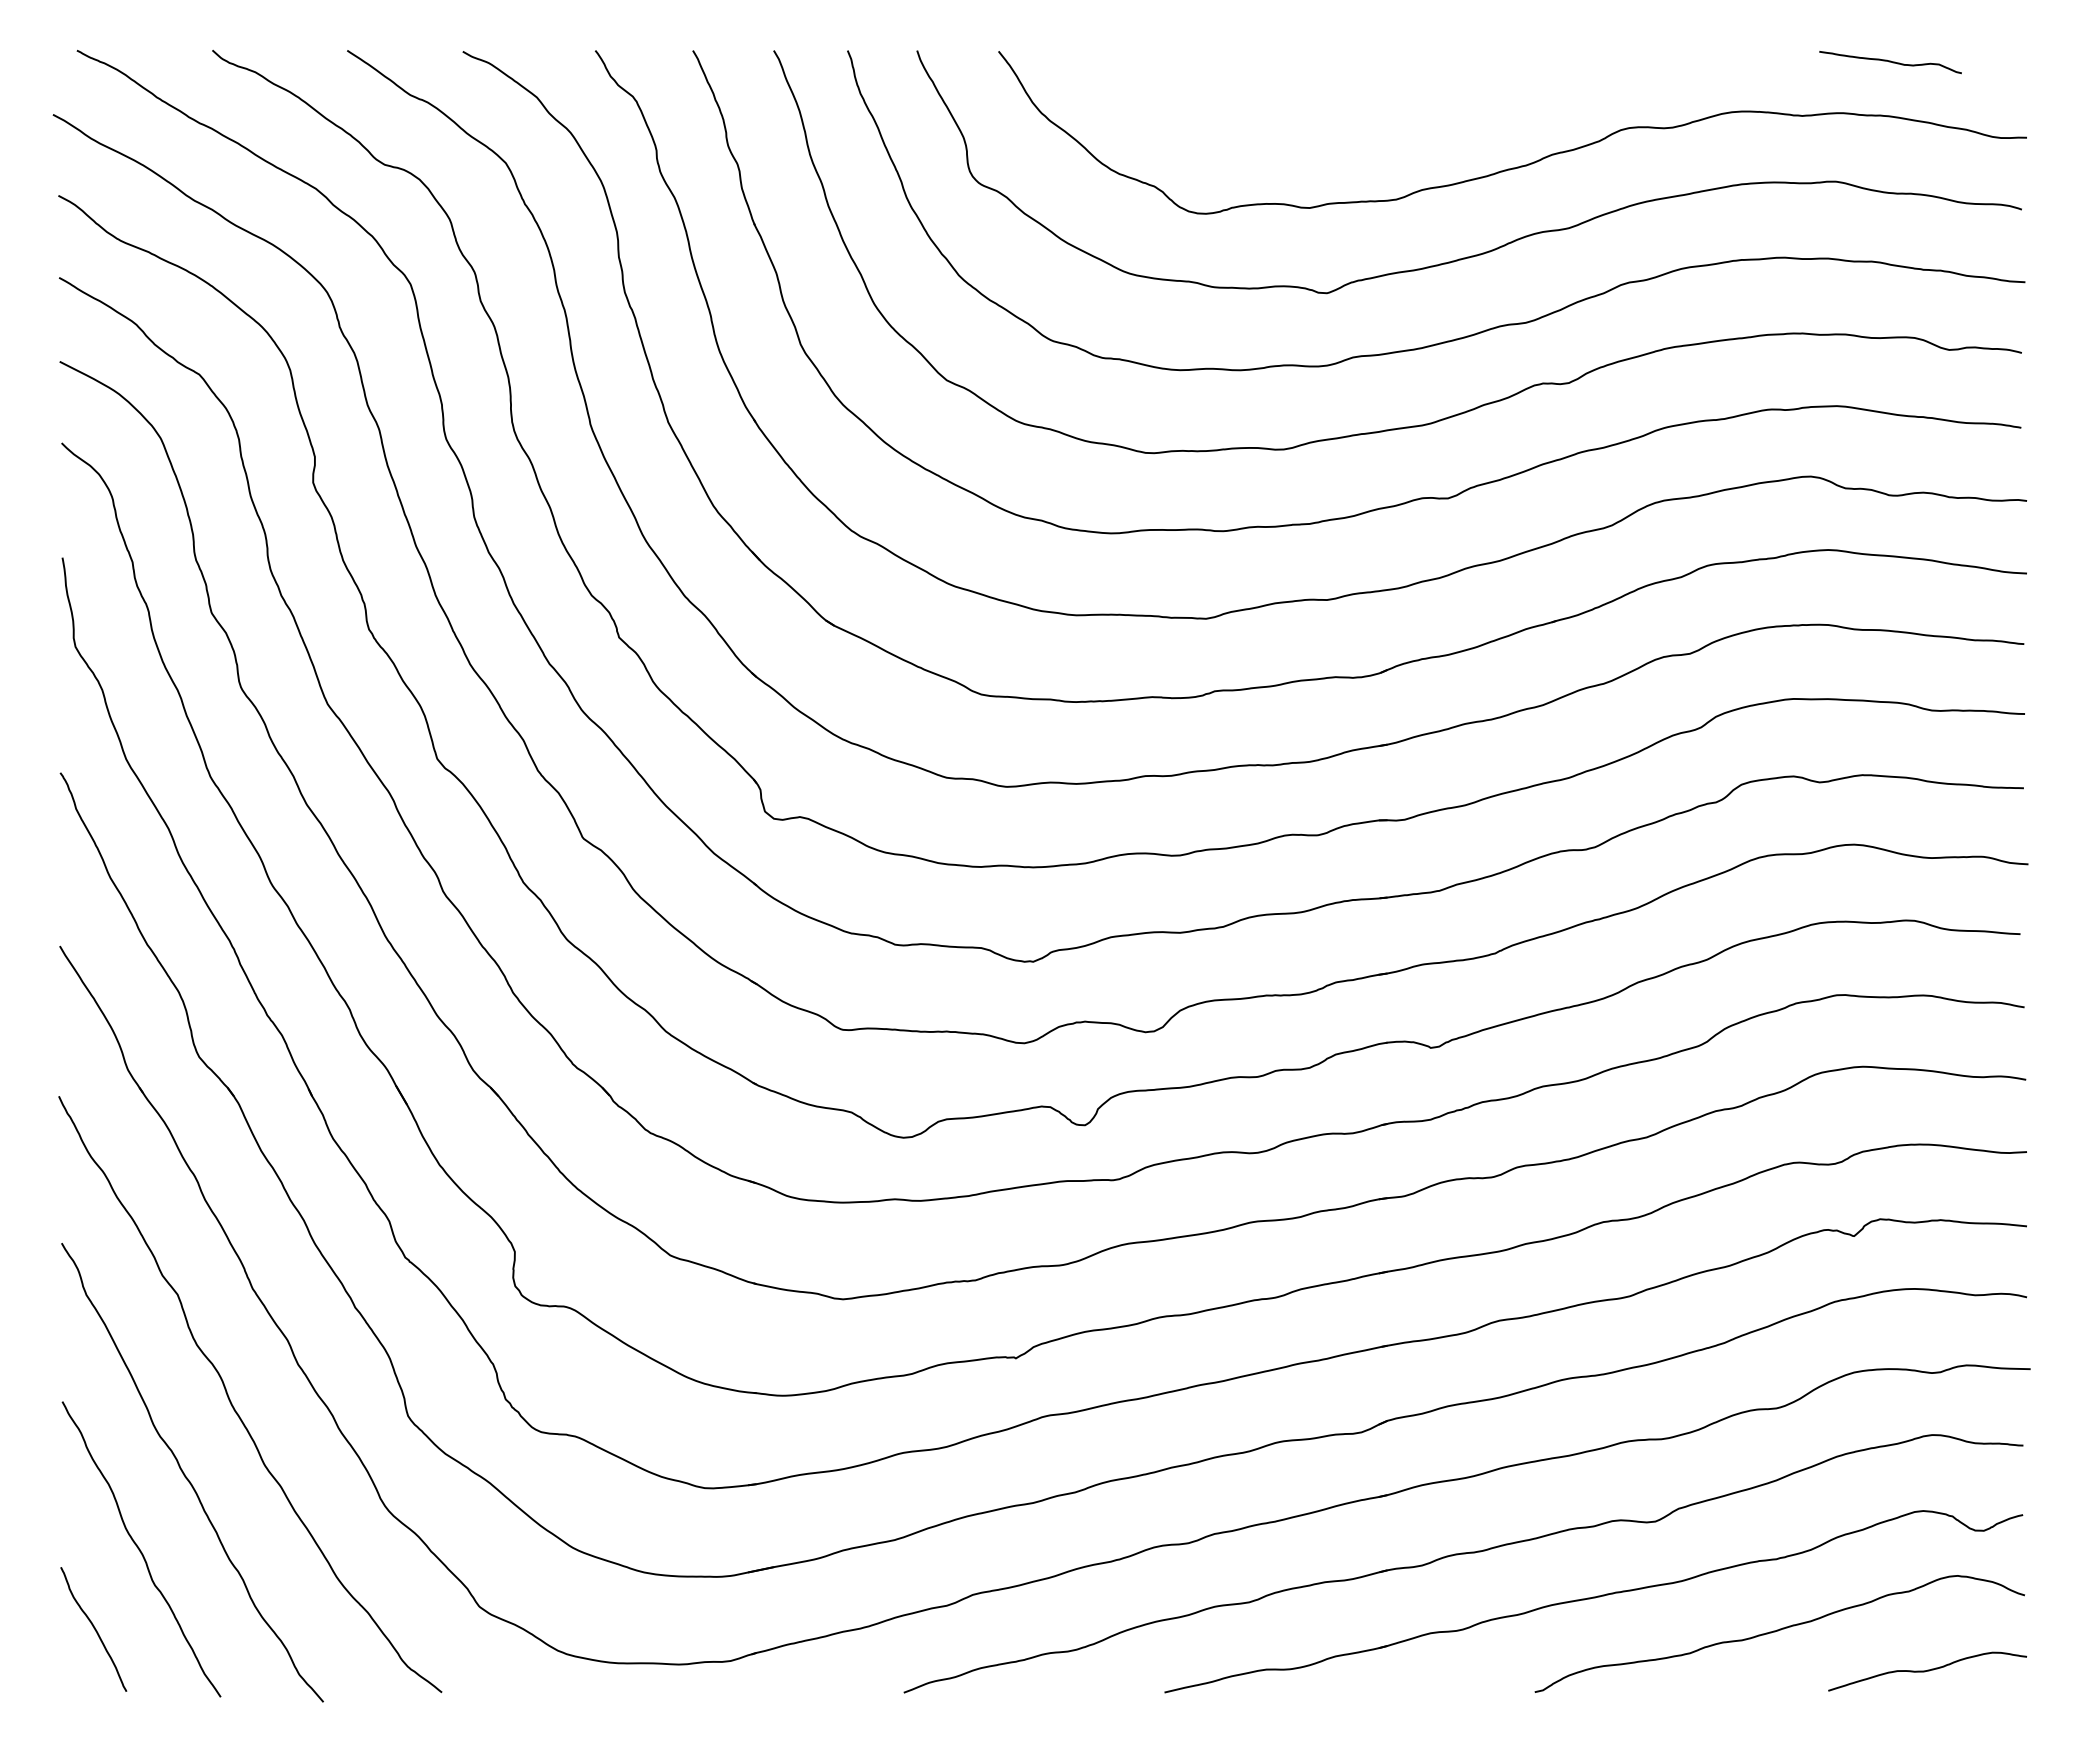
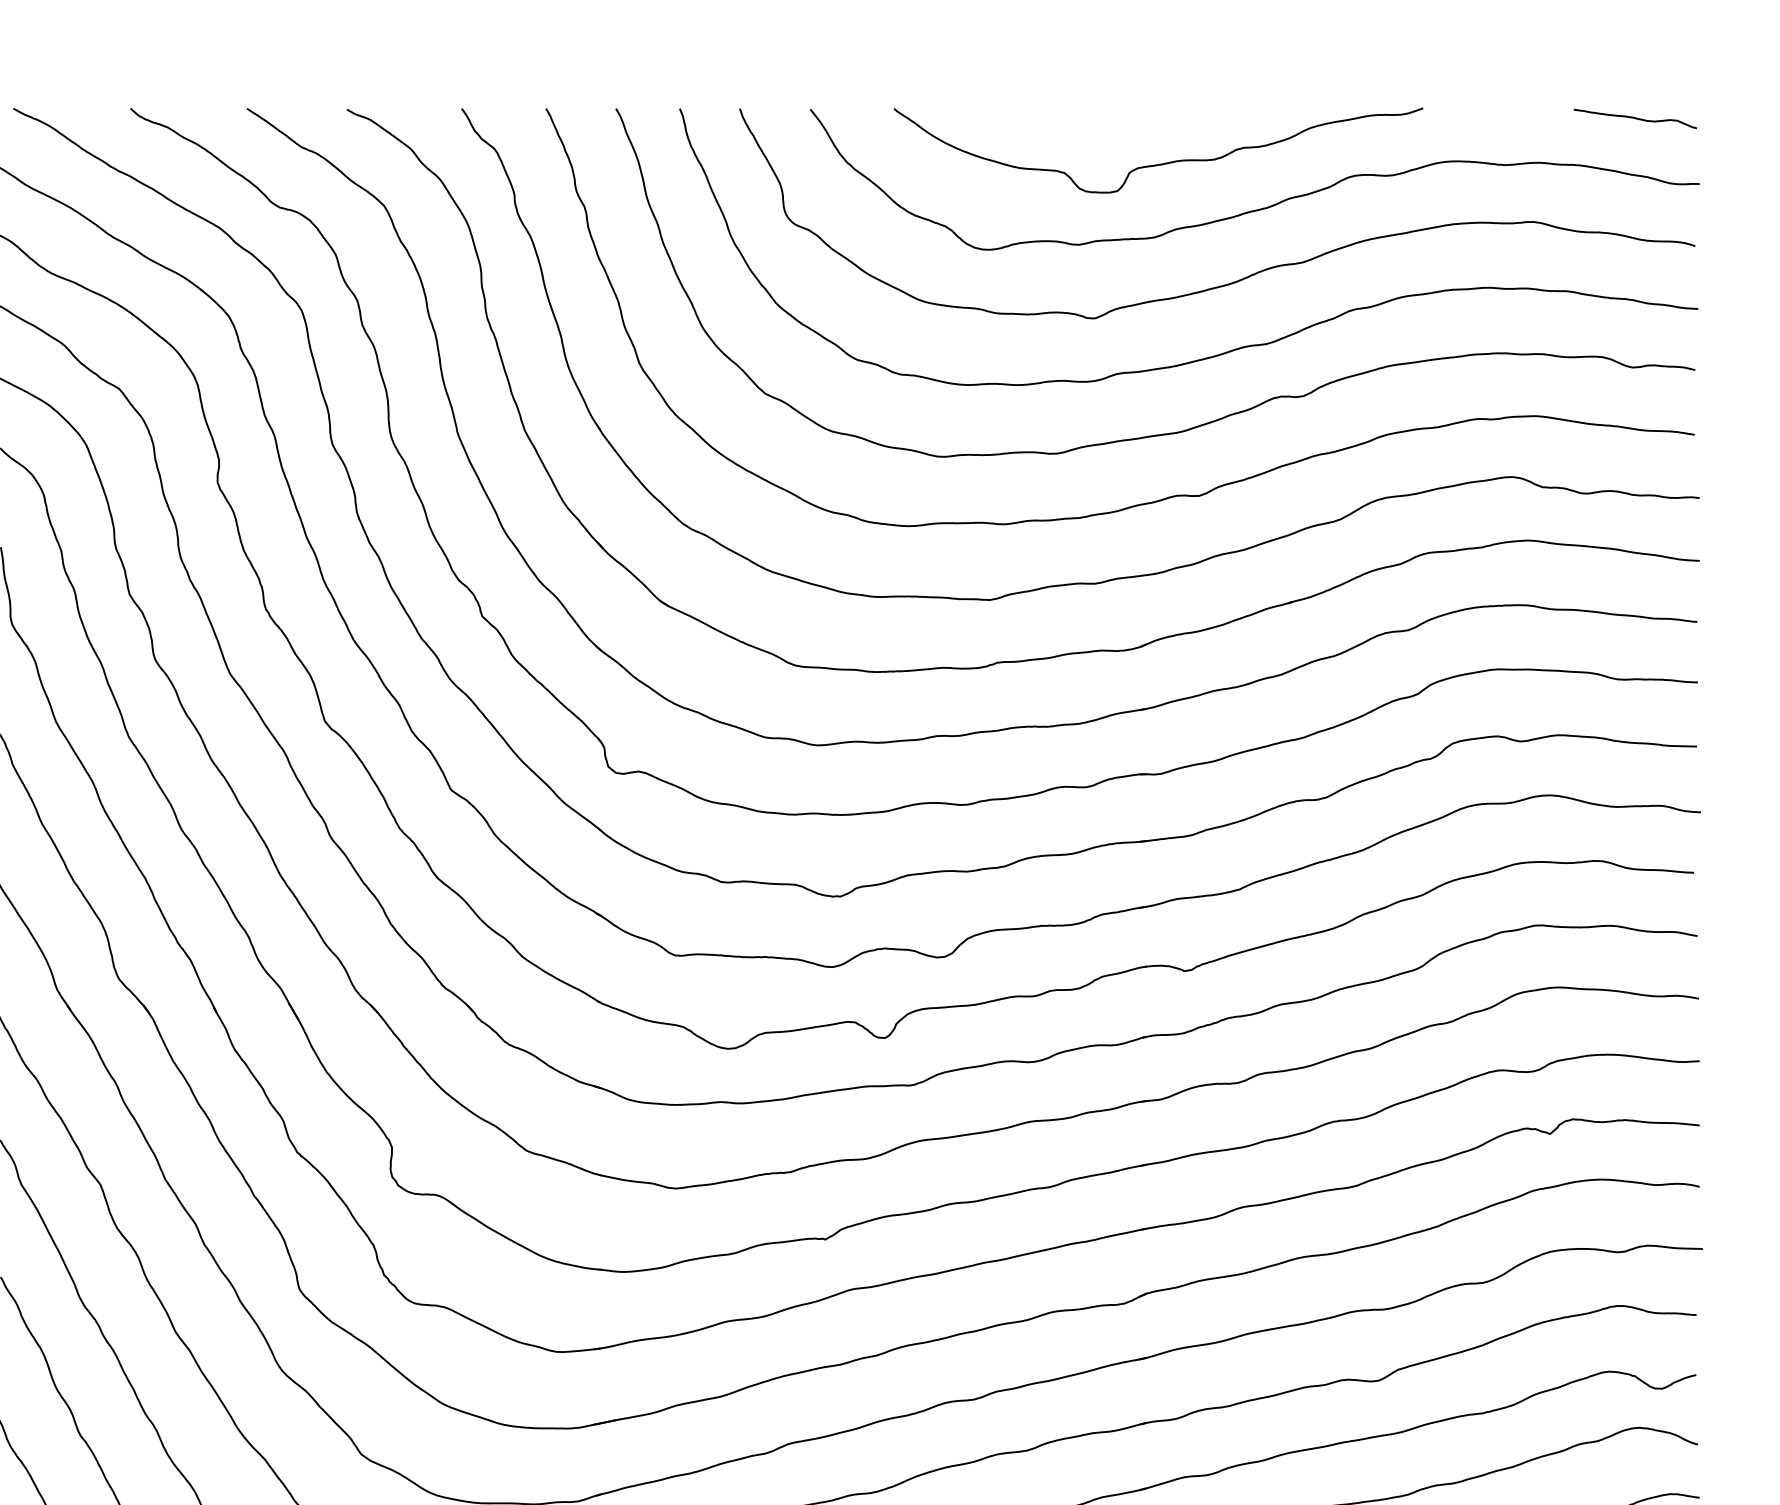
curve: (1890, 62) -> (1635, 118), moved
curve: (1406, 113) -> (1163, 163), added

